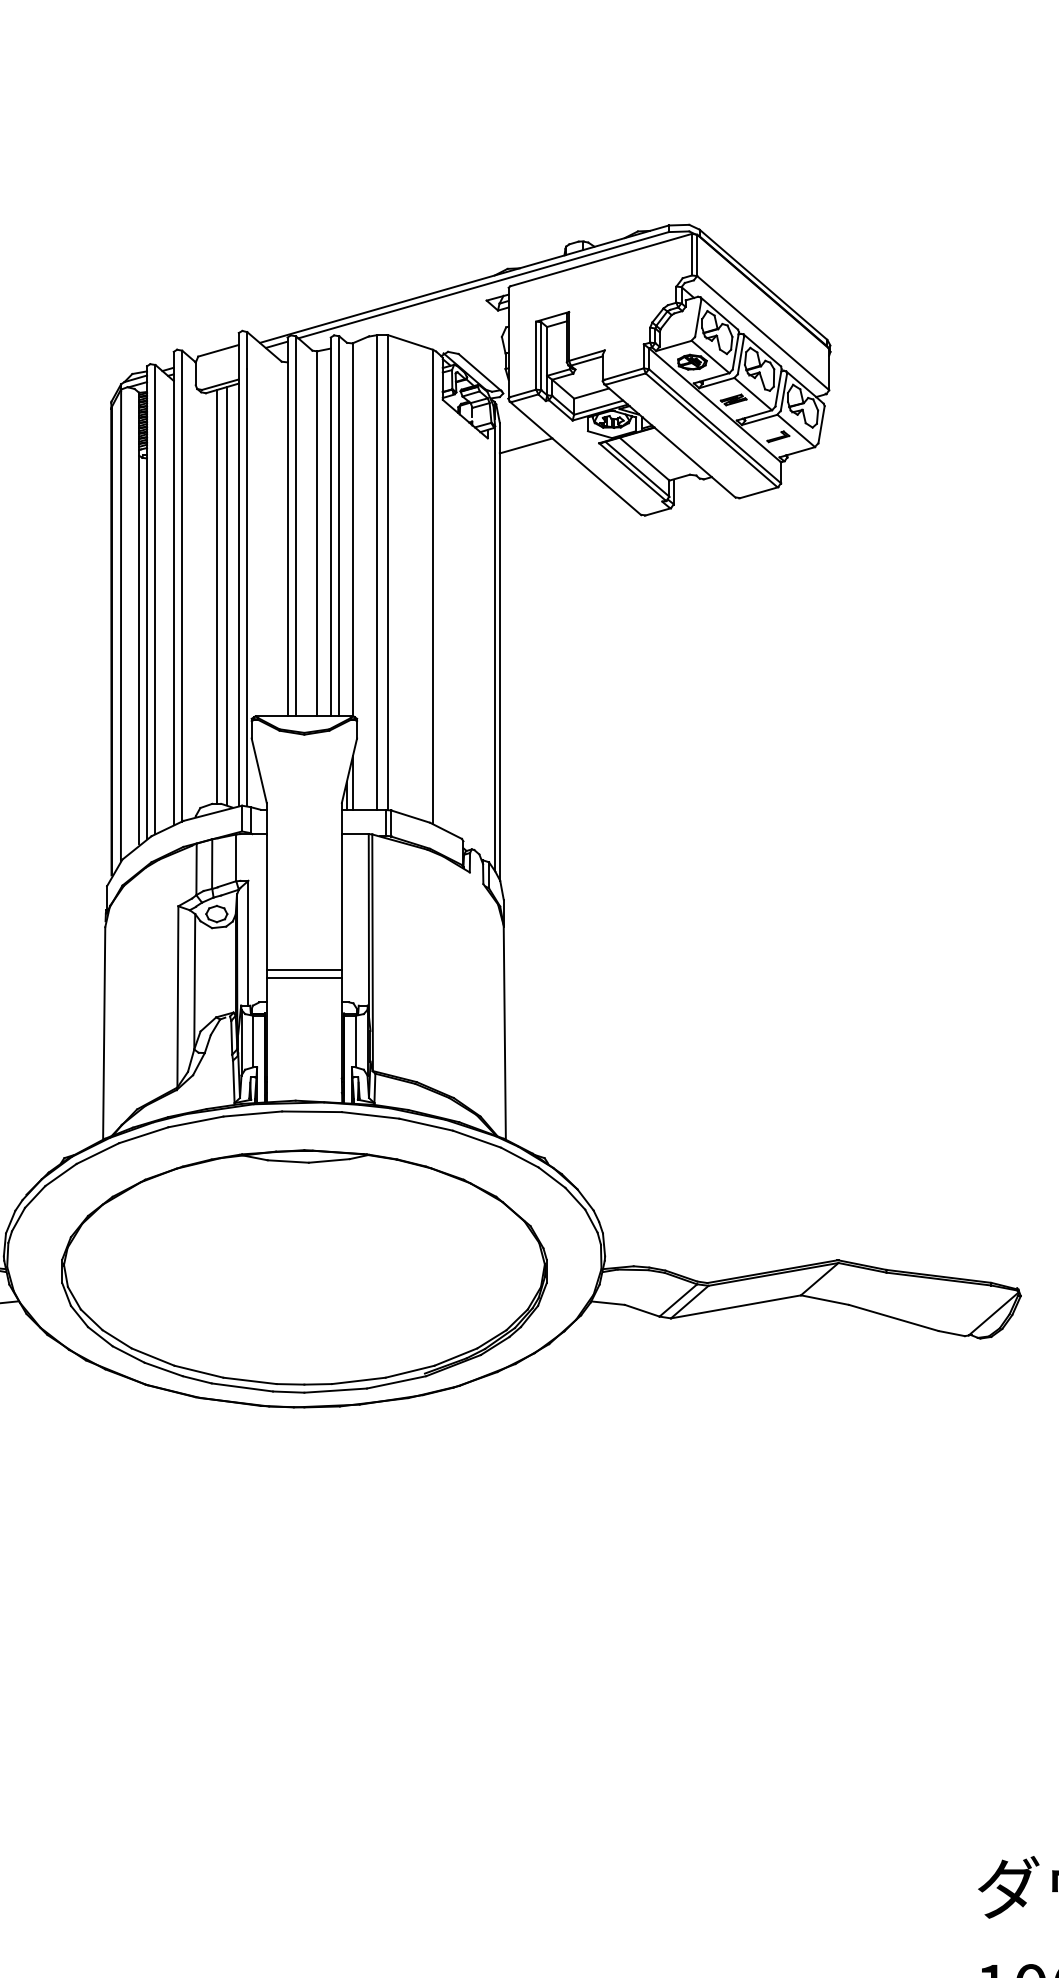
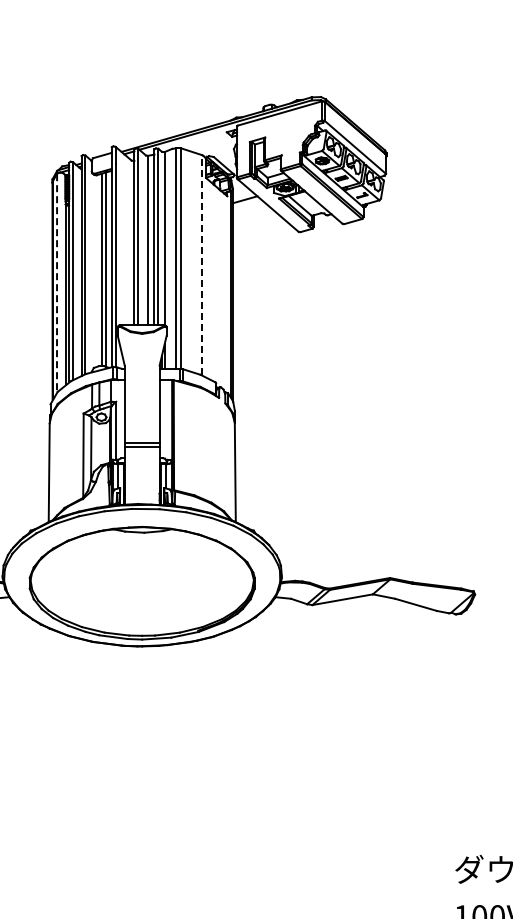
line: (432, 585) -> (201, 264), solid -> dashed
line: (122, 626) -> (57, 283), solid -> dashed

